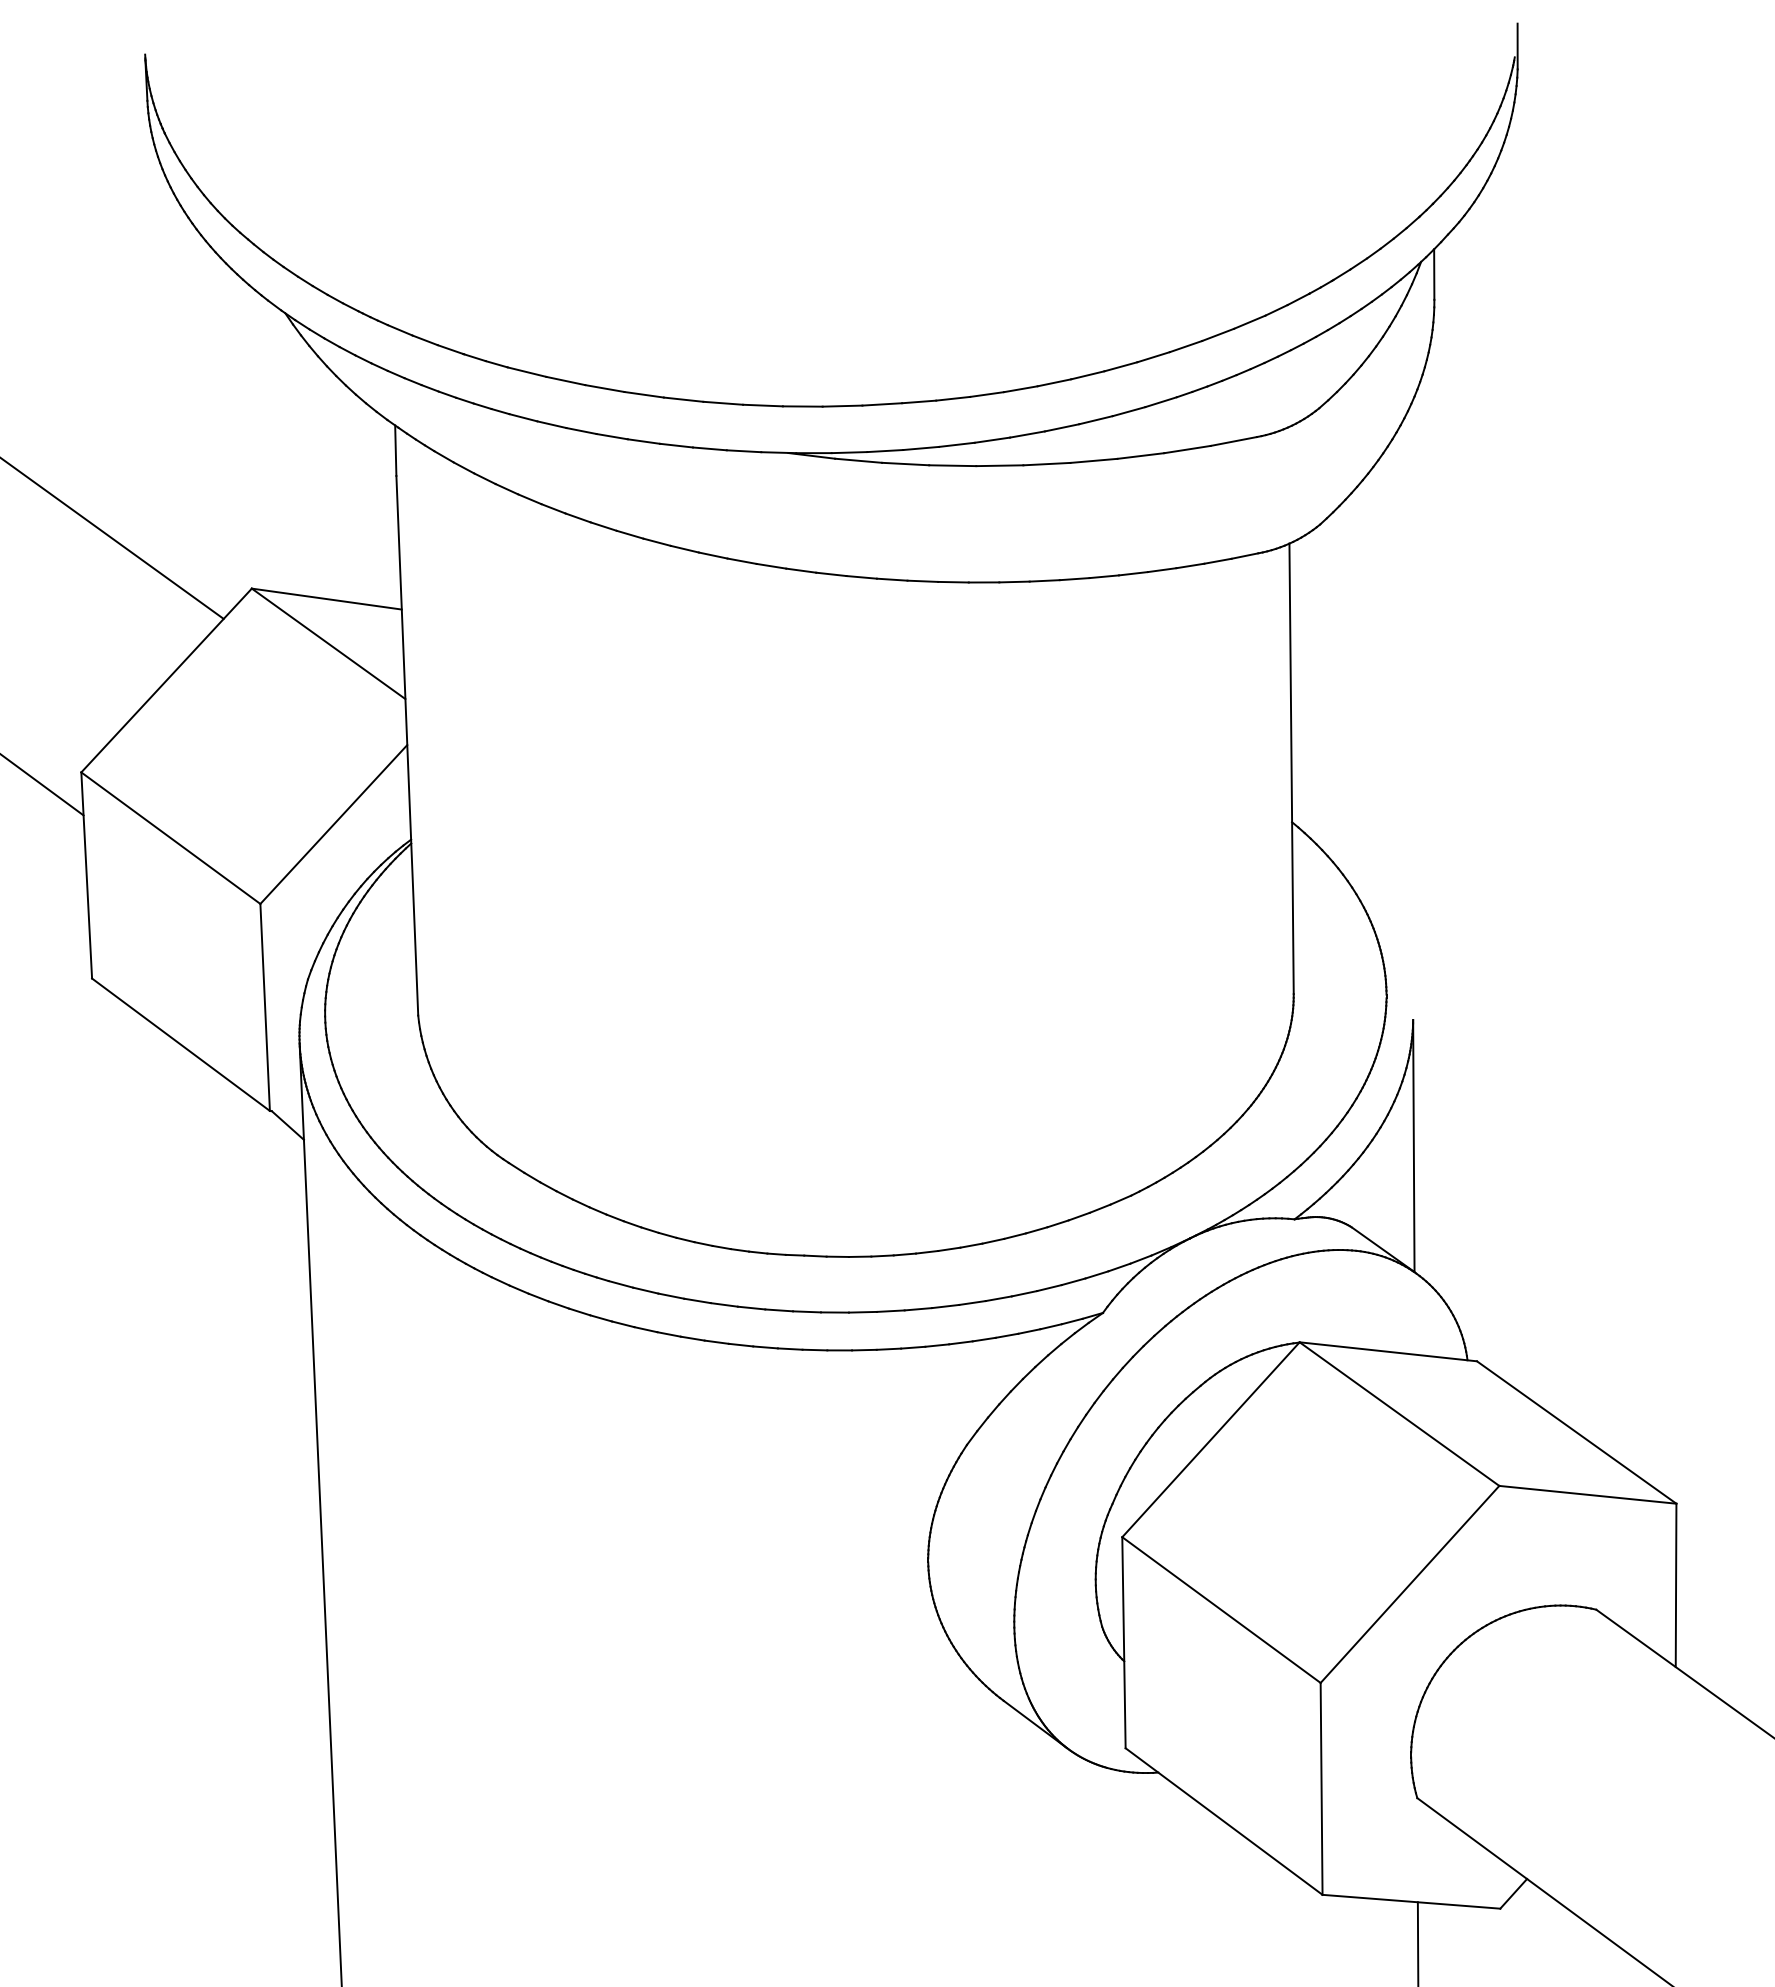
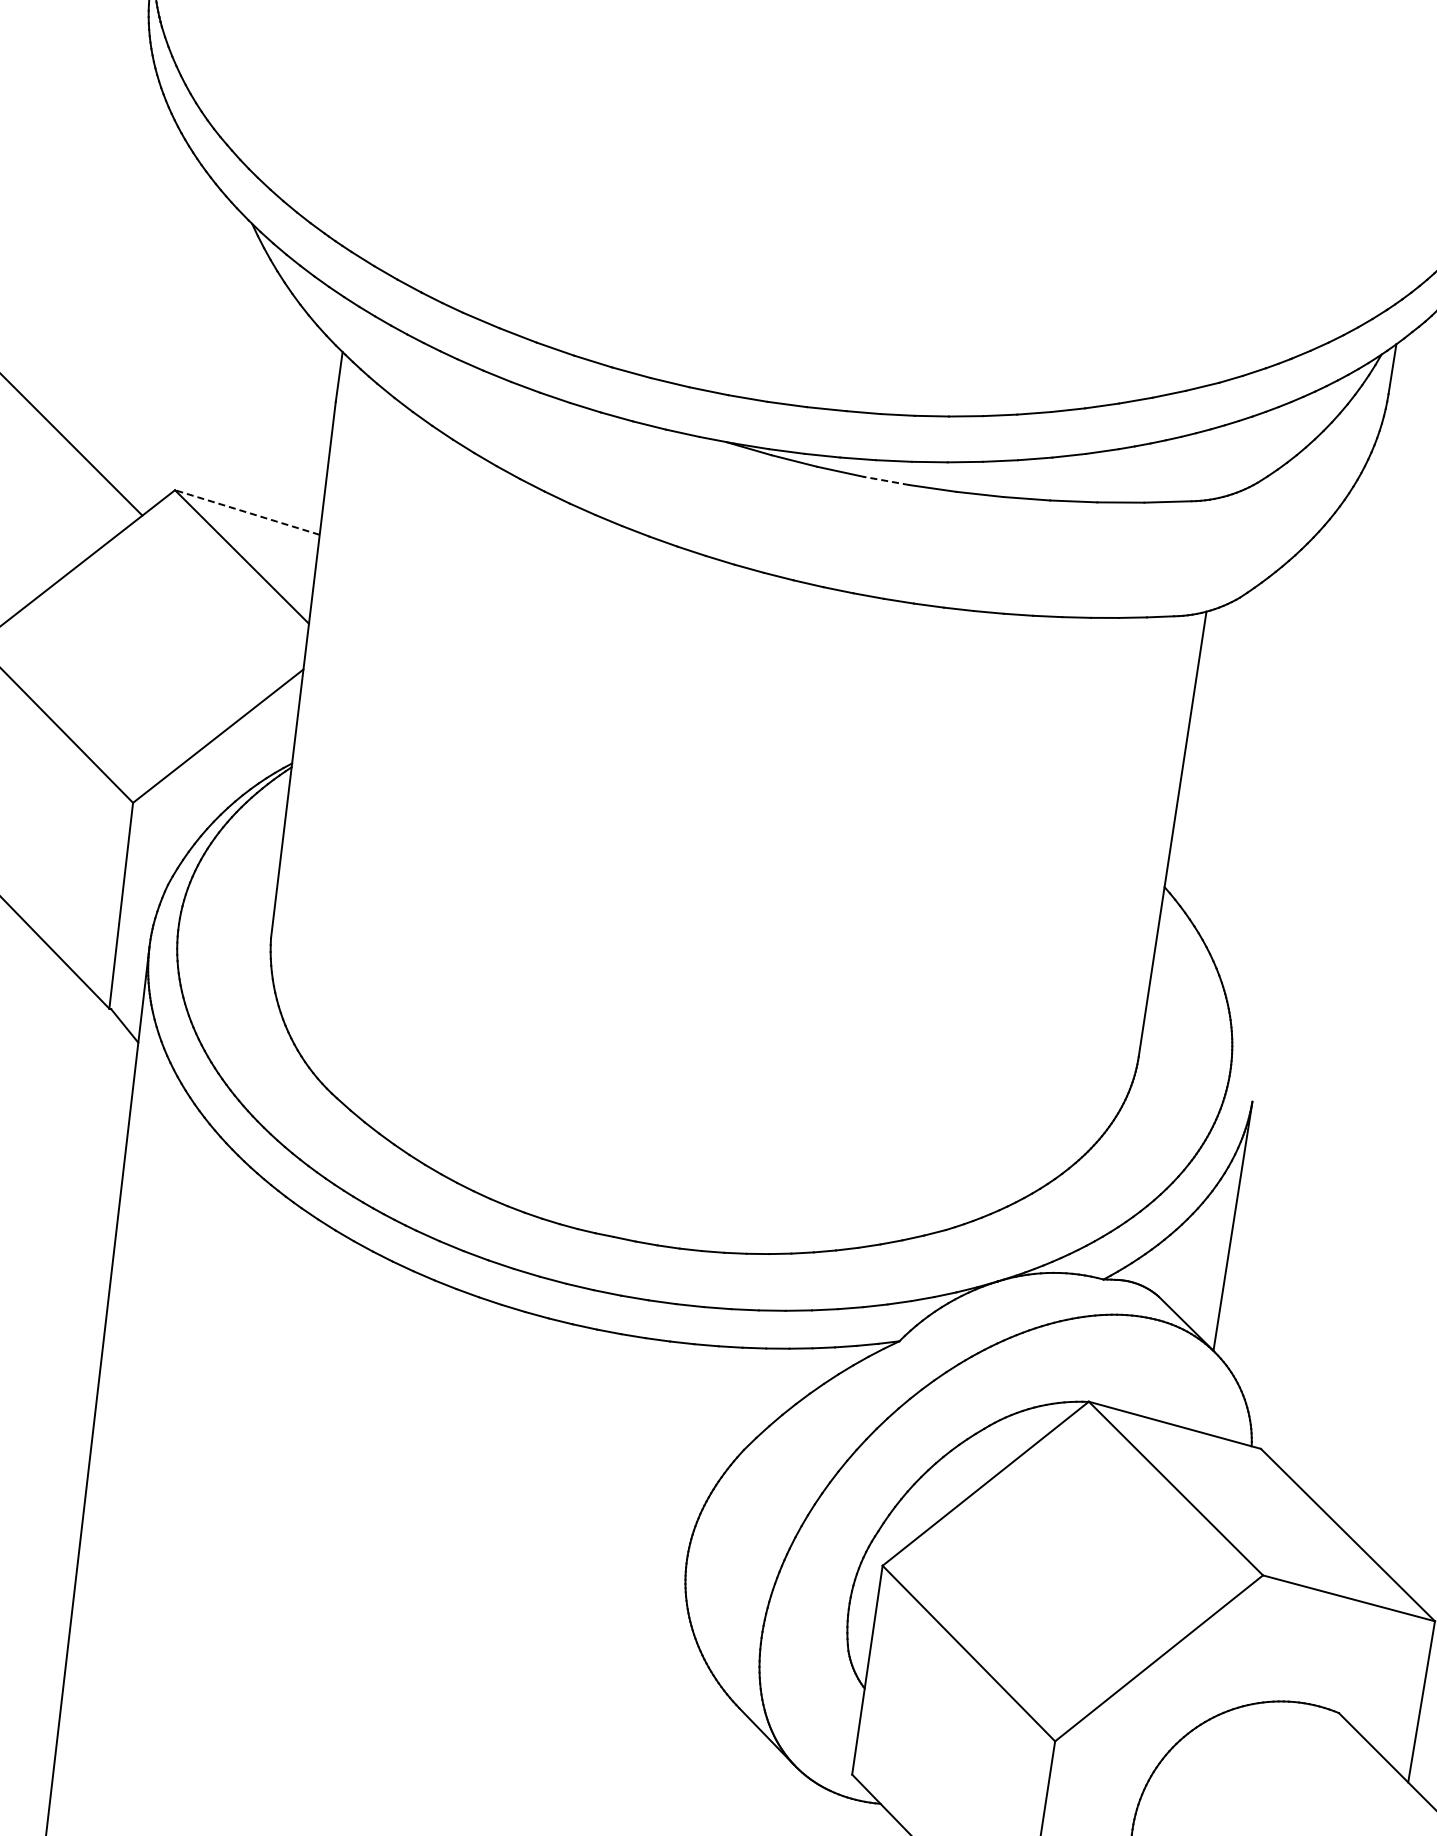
line: (952, 465) -> (886, 480), solid -> dashed
line: (326, 599) -> (247, 512), solid -> dashed

